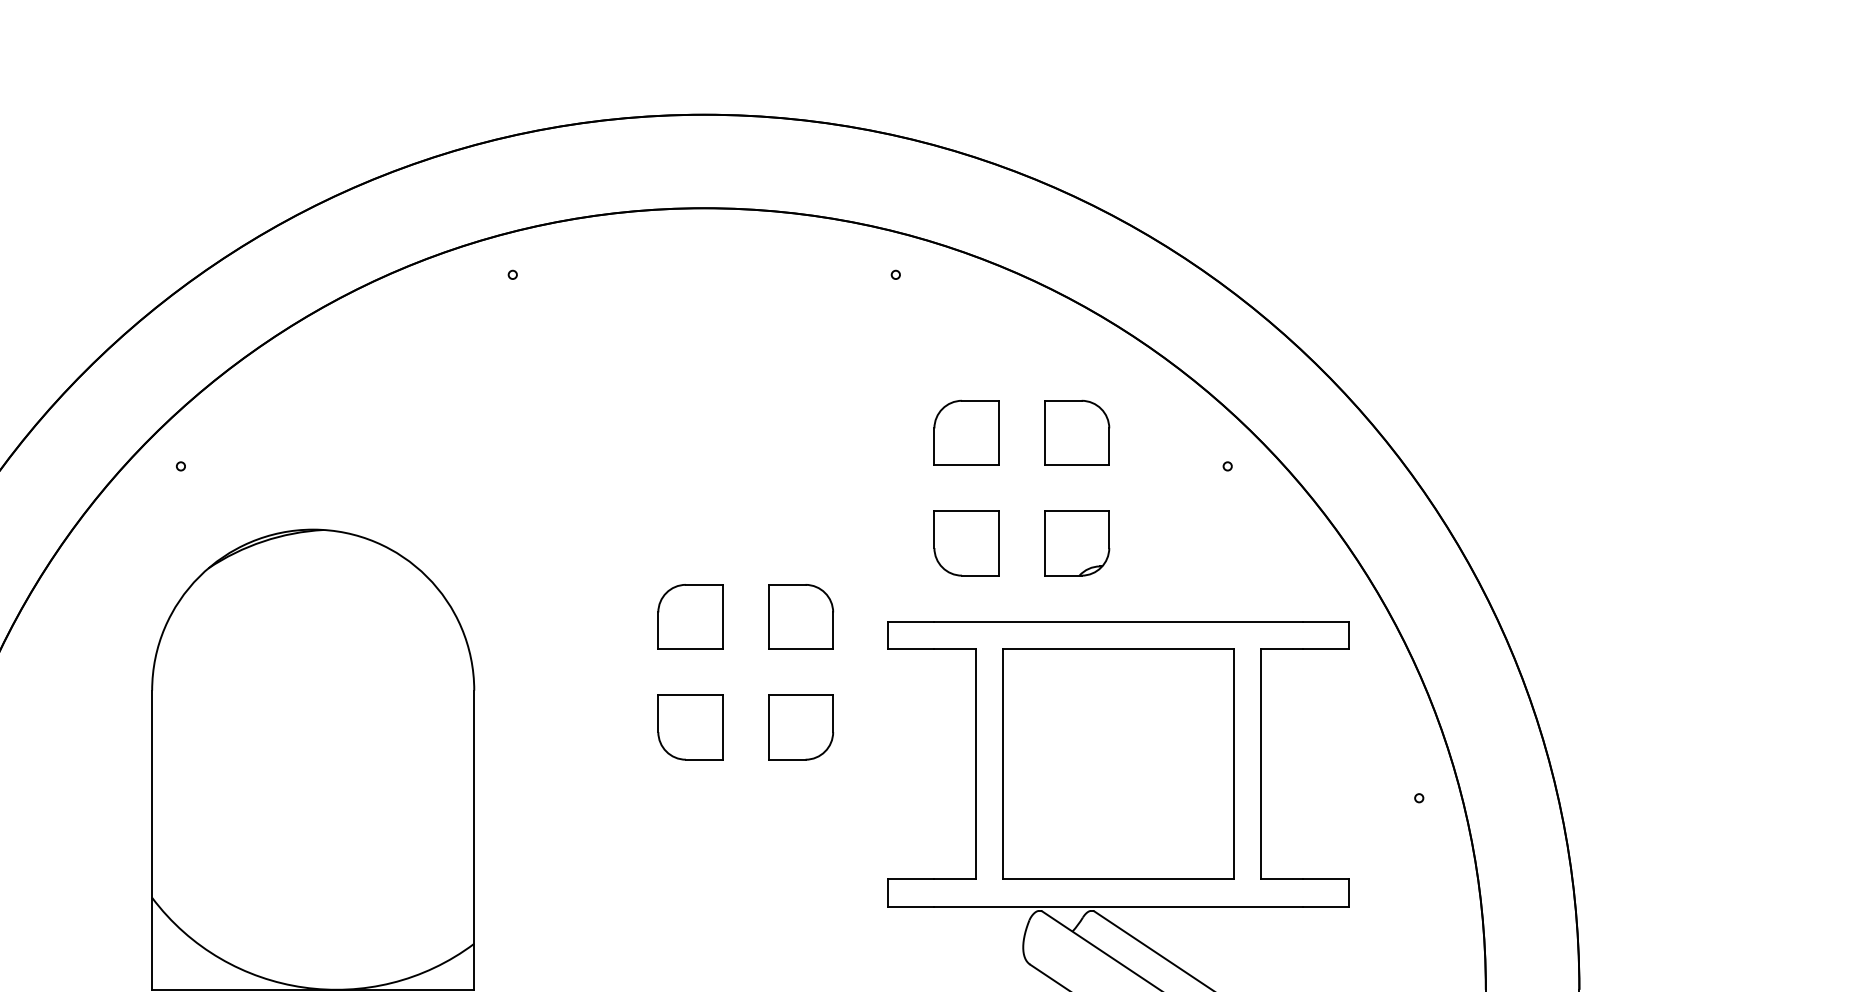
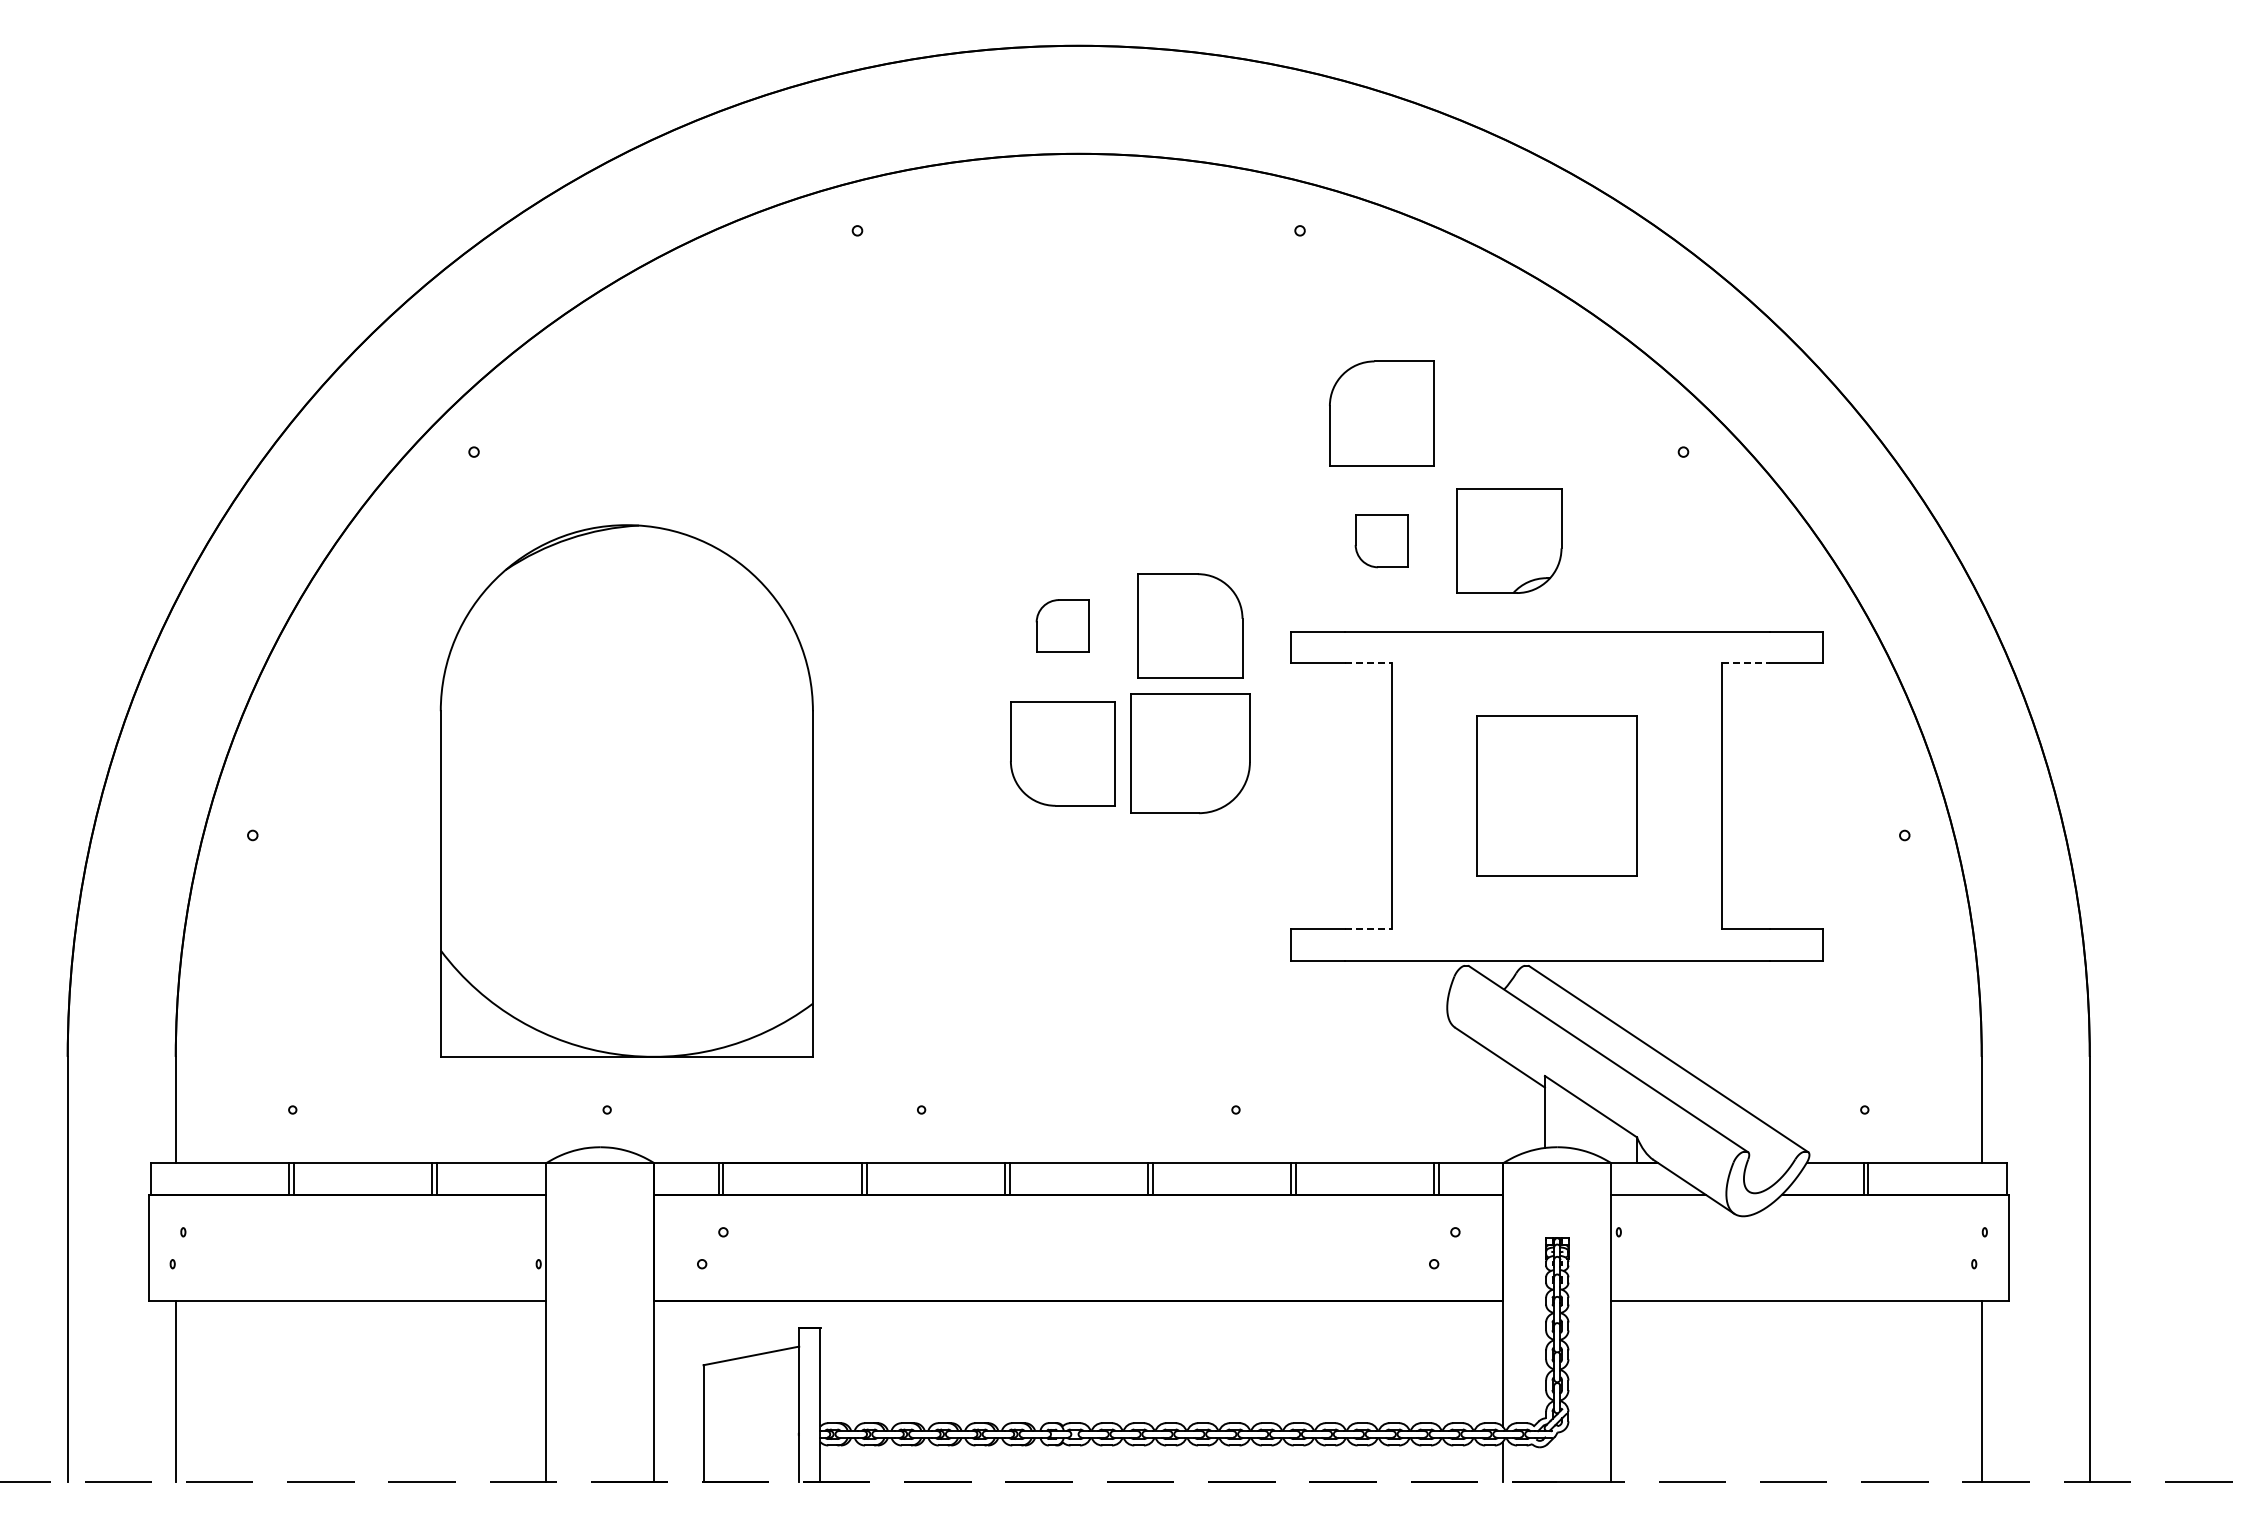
part: (966, 432) -> (1381, 413), size x1.4
part: (1077, 432) -> (1509, 413), removed
part: (966, 543) -> (1381, 541), size x0.7
part: (1077, 543) -> (1509, 541), size x1.4
part: (690, 616) -> (1062, 625), size x0.7
part: (801, 616) -> (1190, 625), size x1.4
line: (955, 649) -> (1368, 663), solid -> dashed
line: (1282, 649) -> (1746, 663), solid -> dashed
part: (690, 727) -> (1062, 753), size x1.4
part: (801, 727) -> (1190, 753), size x1.6
part: (1117, 763) -> (1556, 795), size x0.6
line: (955, 879) -> (1368, 929), solid -> dashed

